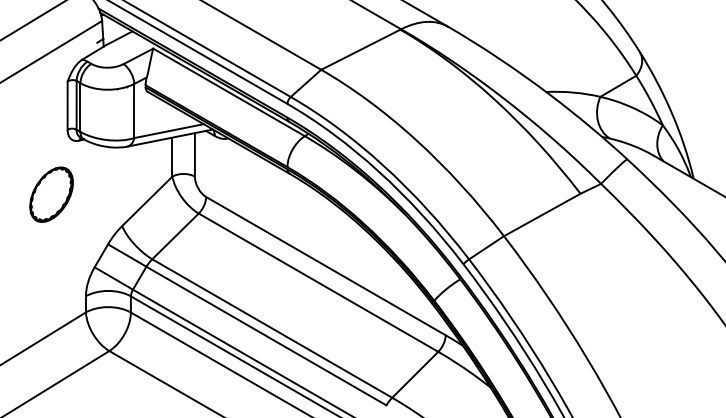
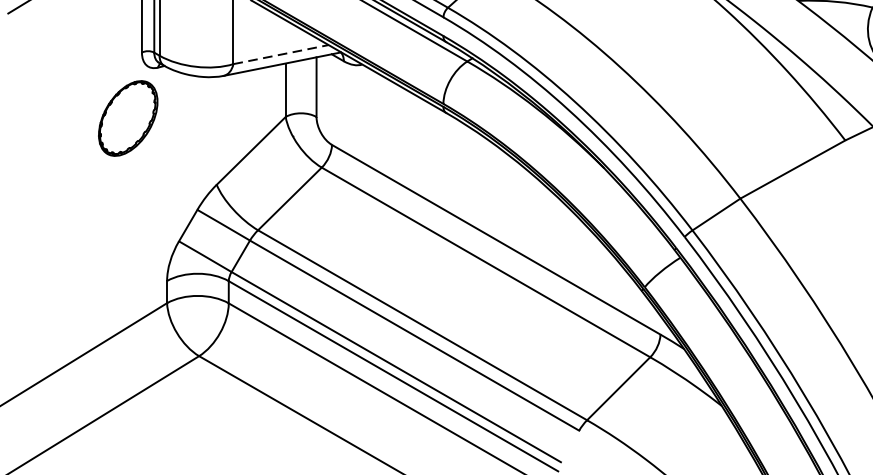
line: (169, 131) -> (281, 55), solid -> dashed
part: (51, 194) -> (128, 118), moved

